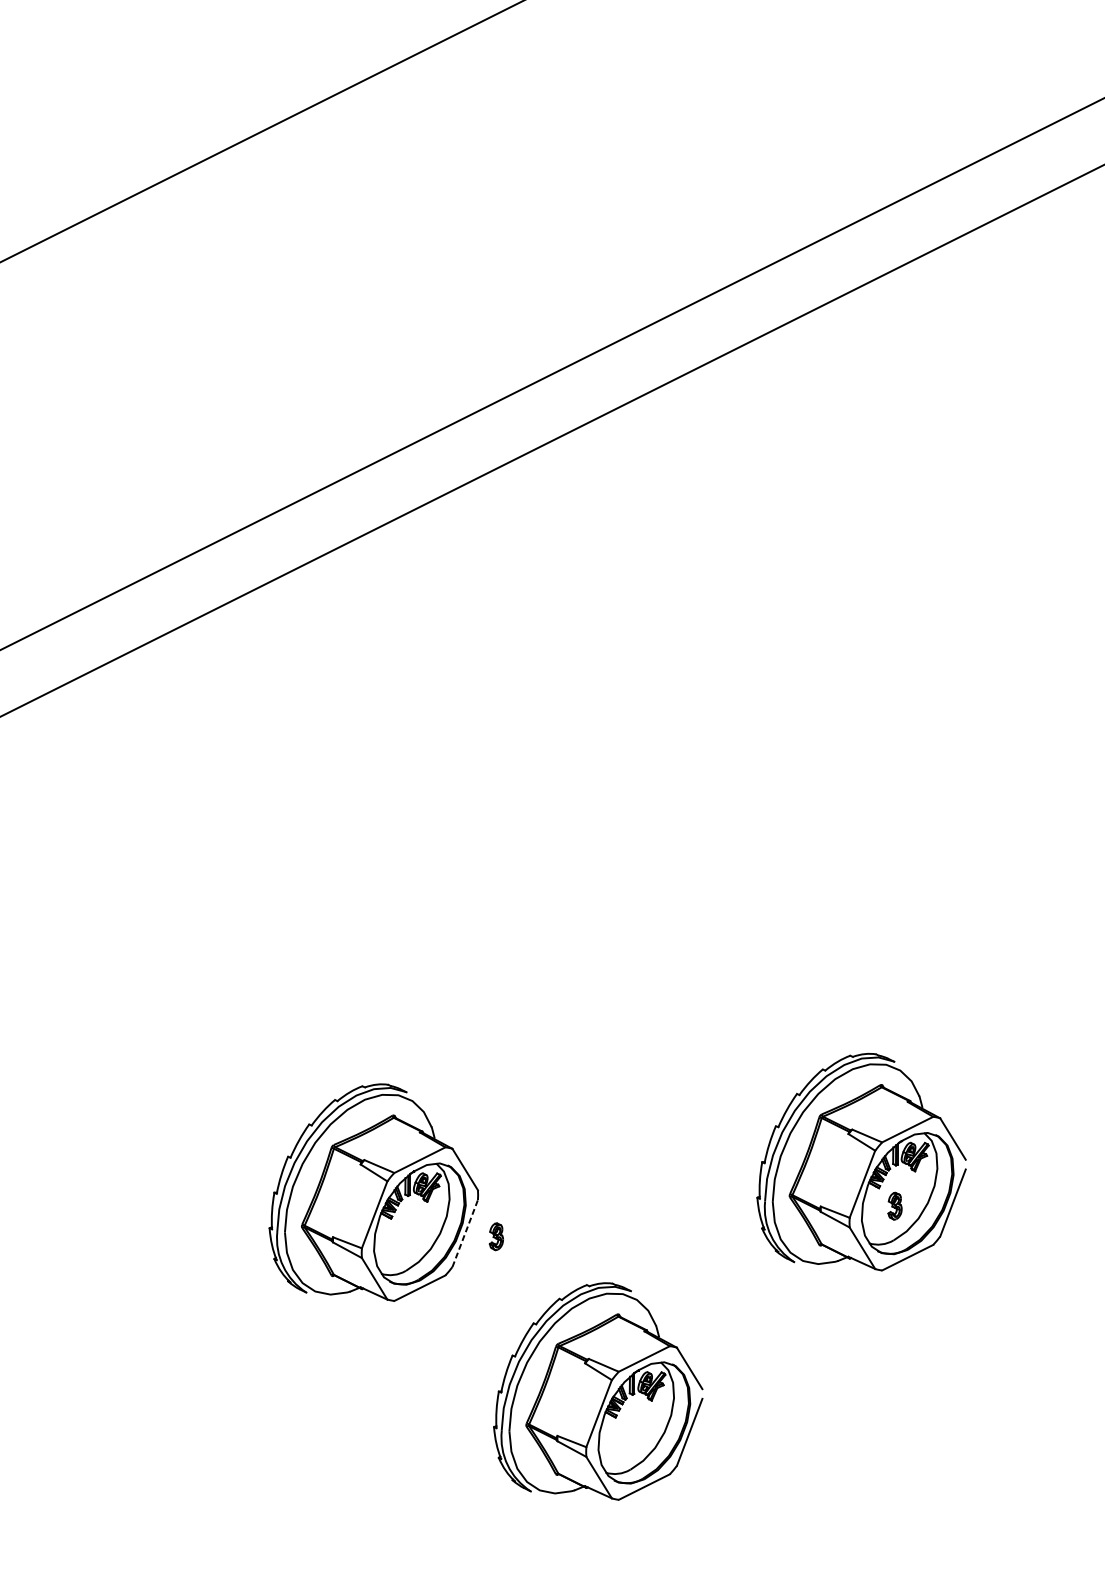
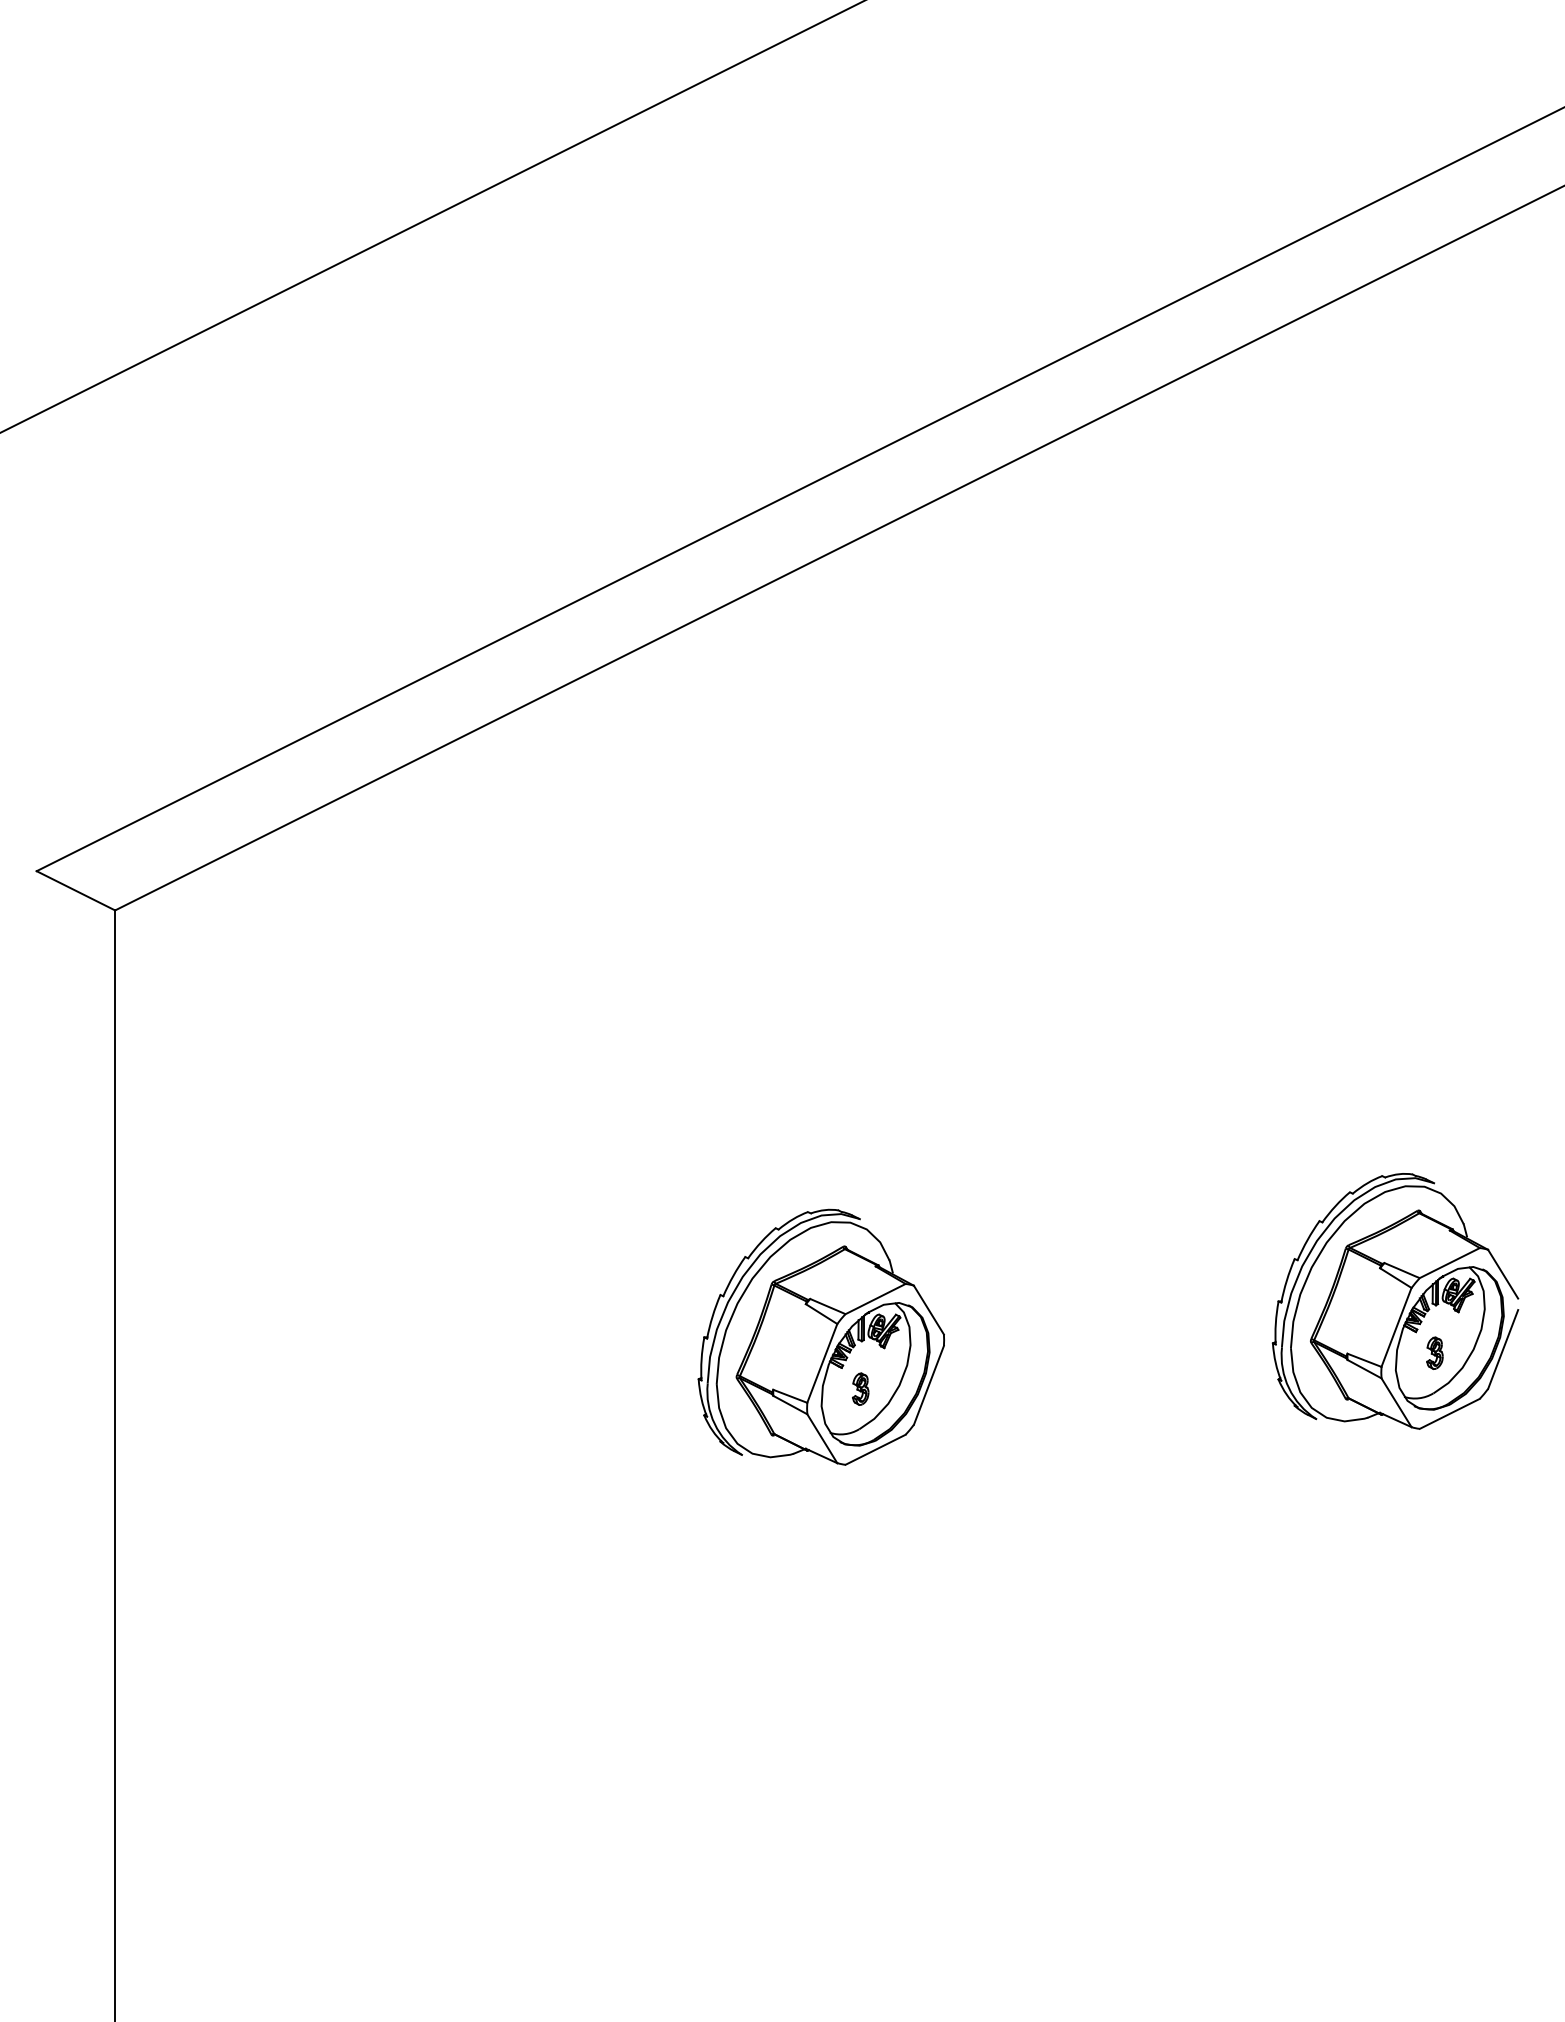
line: (465, 1232) -> (929, 1384), dashed -> solid
part: (496, 1236) -> (860, 1388), moved
part: (598, 1391) -> (1085, 1571), removed

